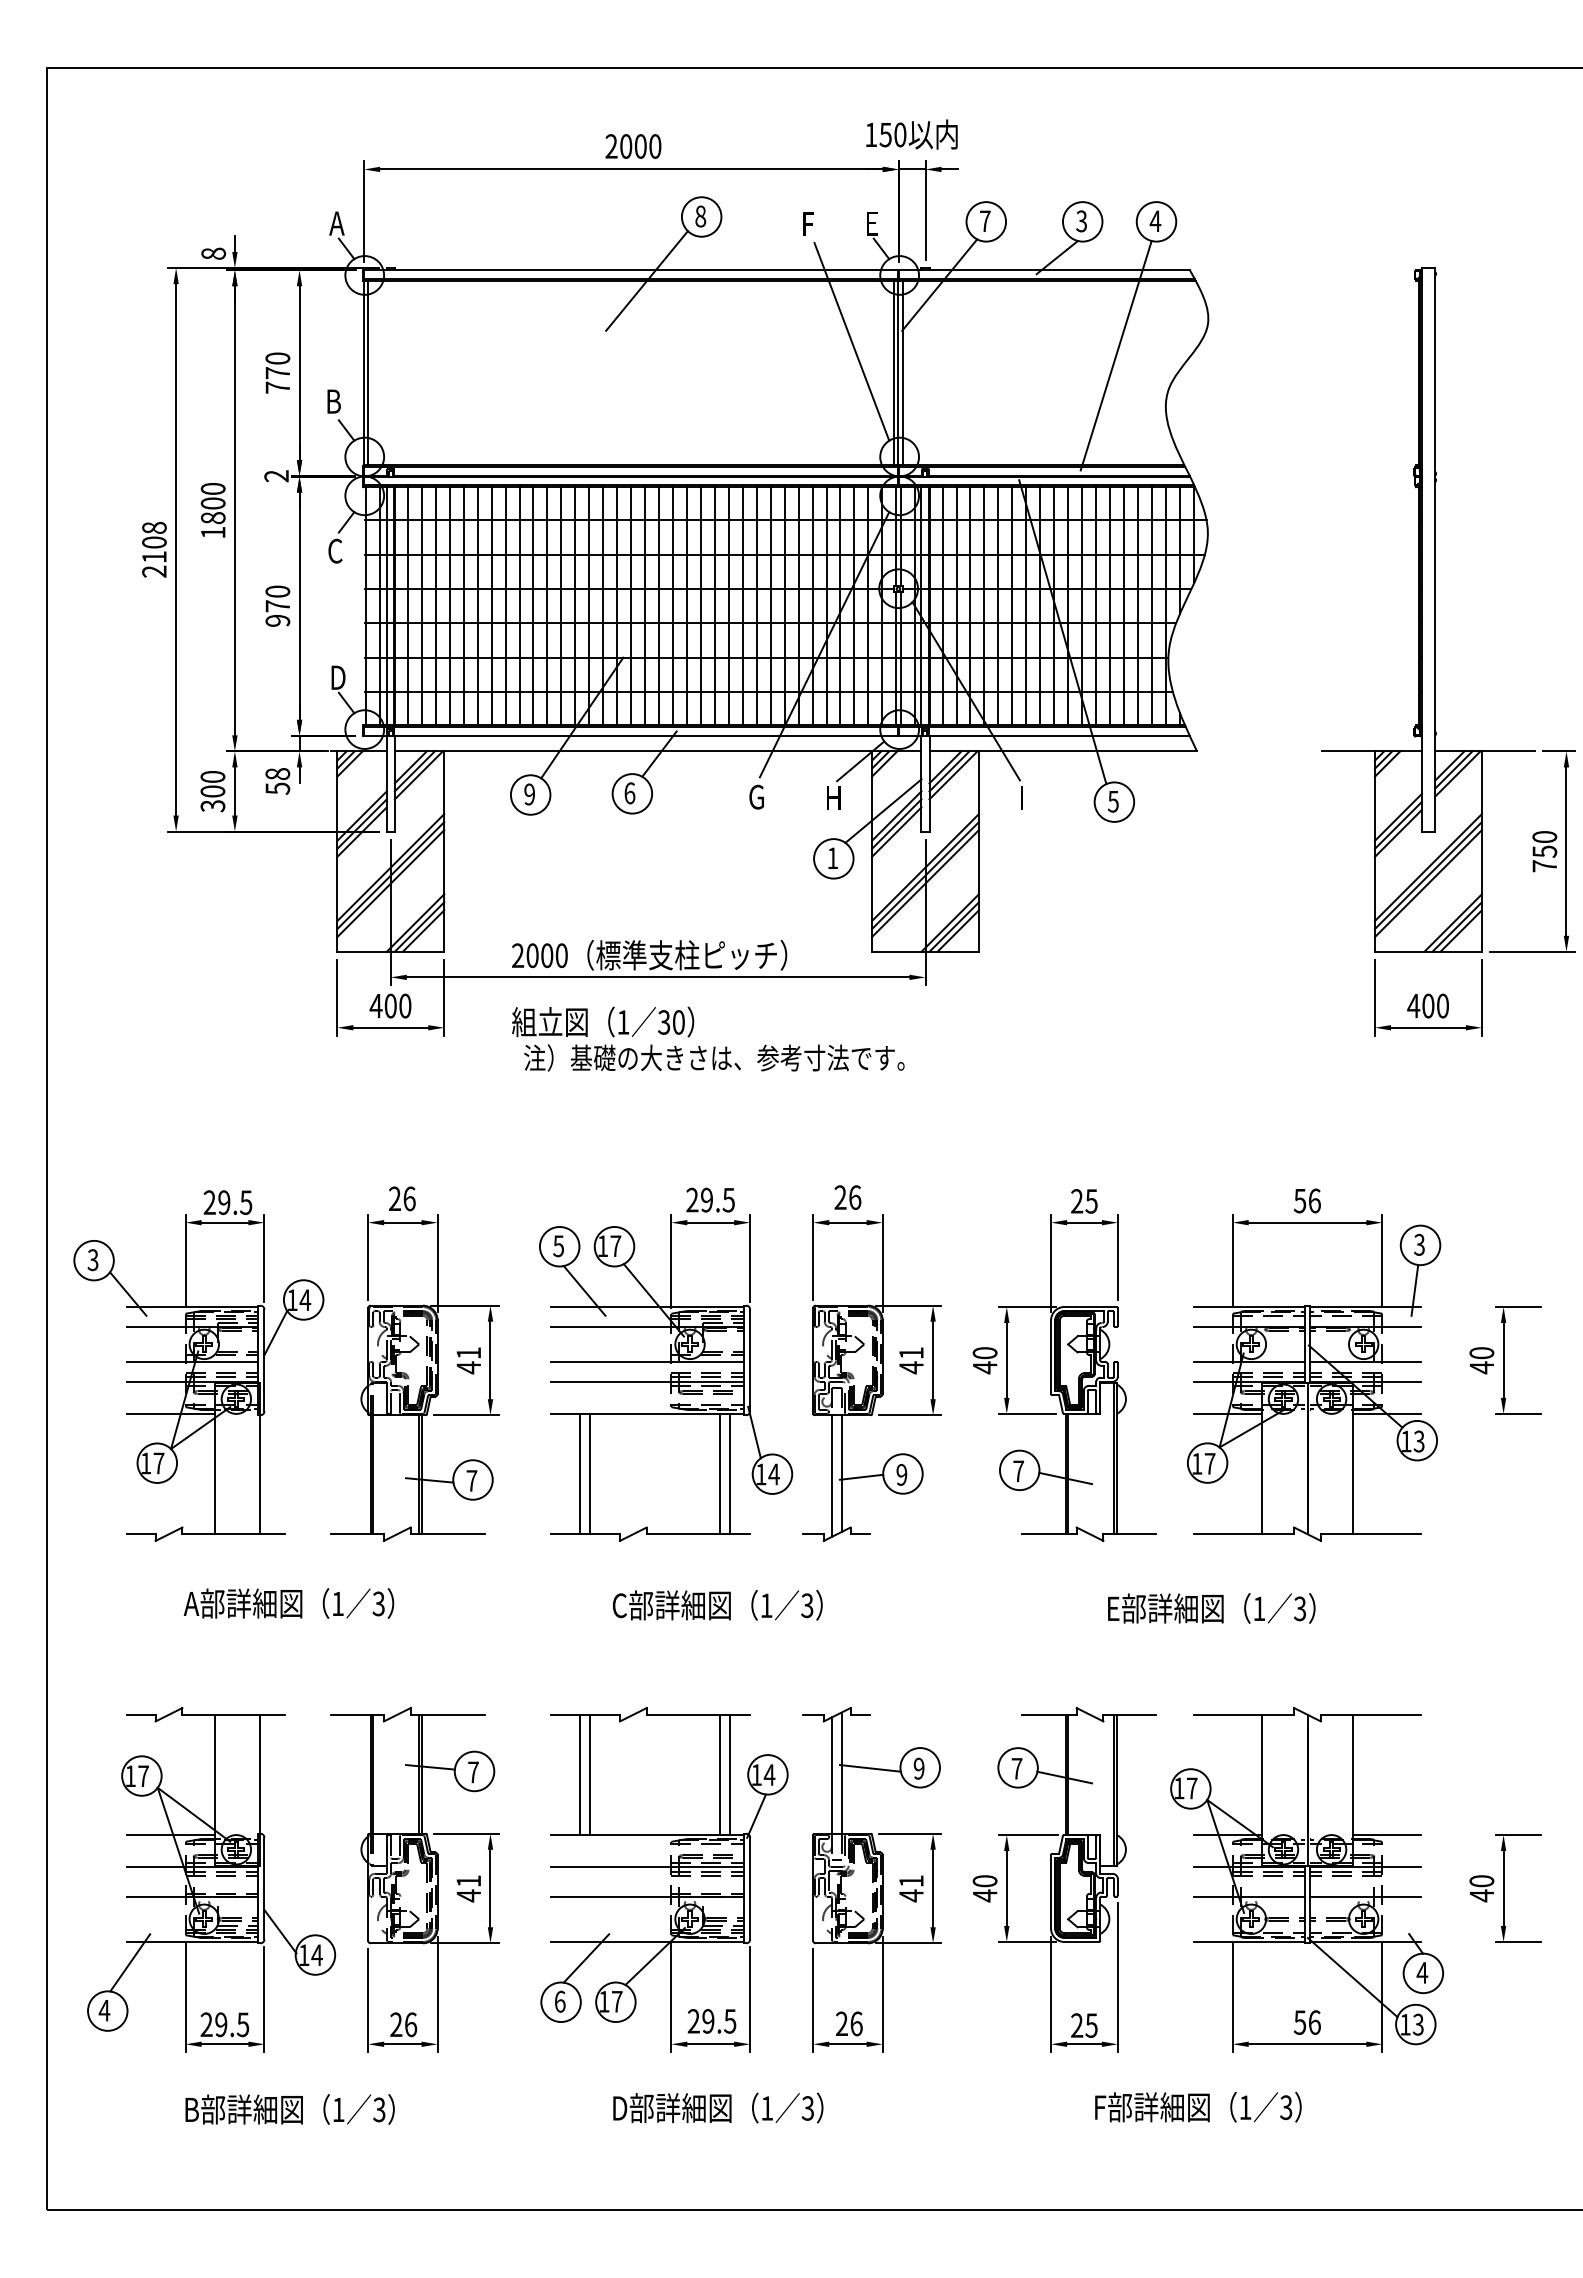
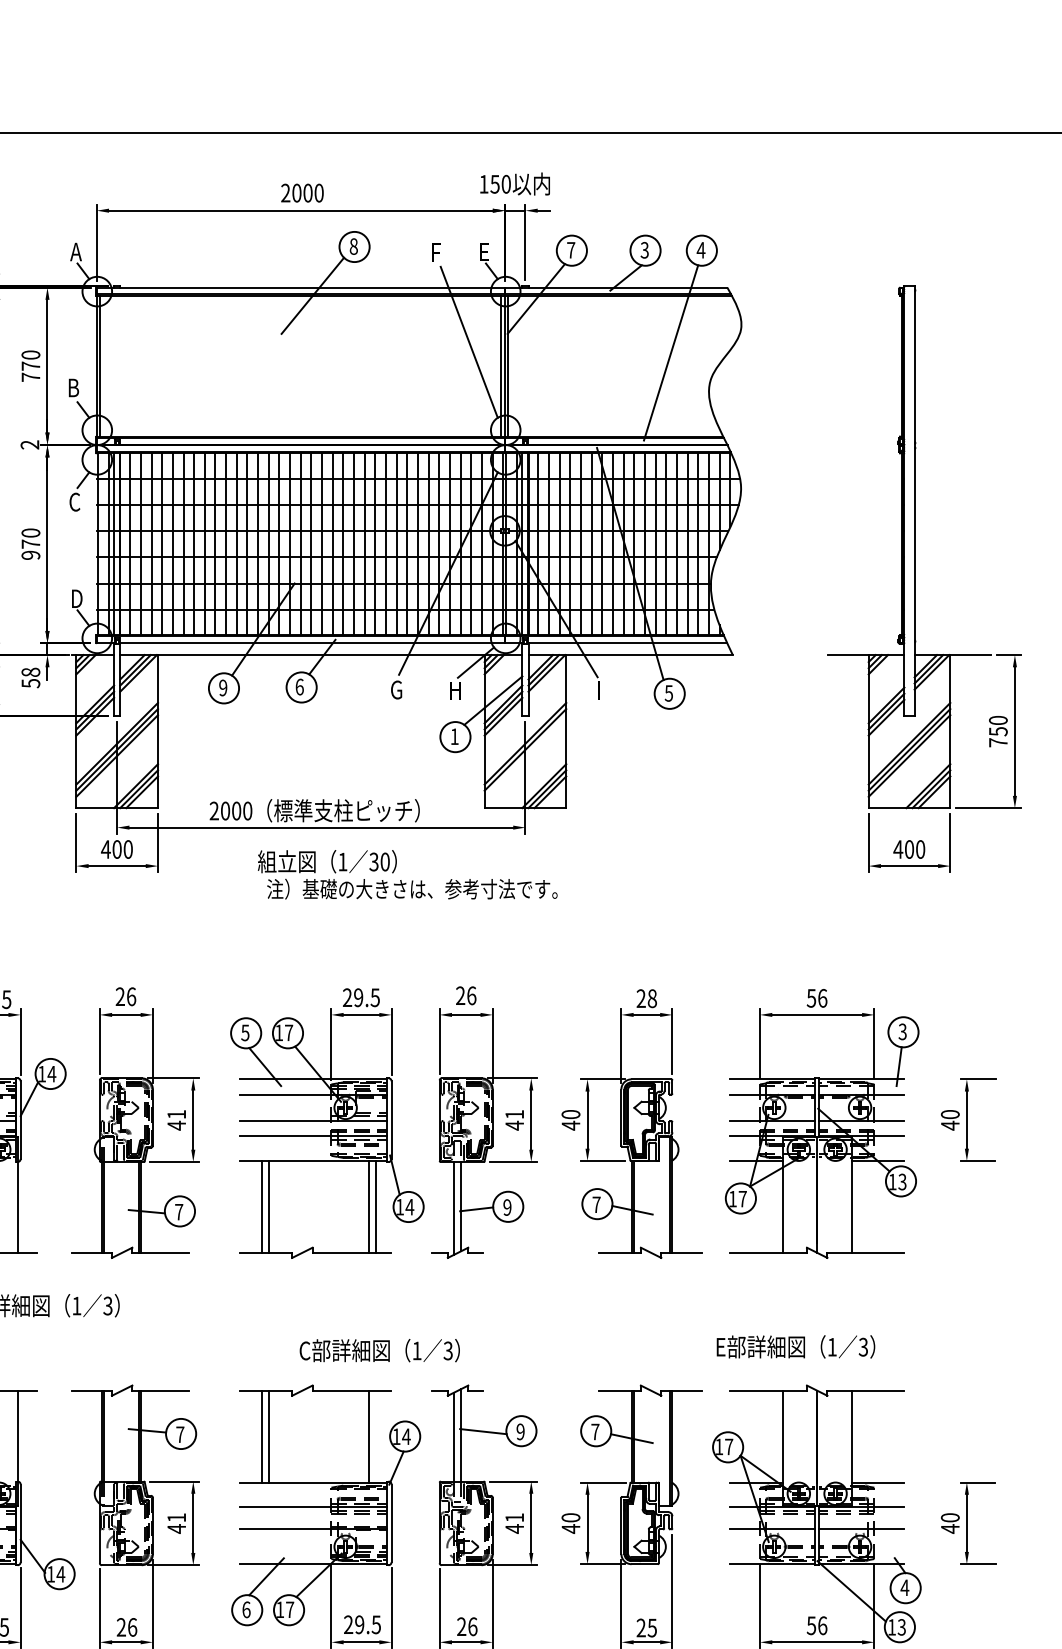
line: (925, 883) -> (525, 755), removed
text: (708, 1038) -> (407, 874), moved
text: (1091, 1201) -> (652, 998), 25 -> 28
text: (717, 1605) -> (379, 1350), moved
text: (1211, 1608) -> (795, 1346), moved
line: (729, 1774) -> (375, 1436), removed

